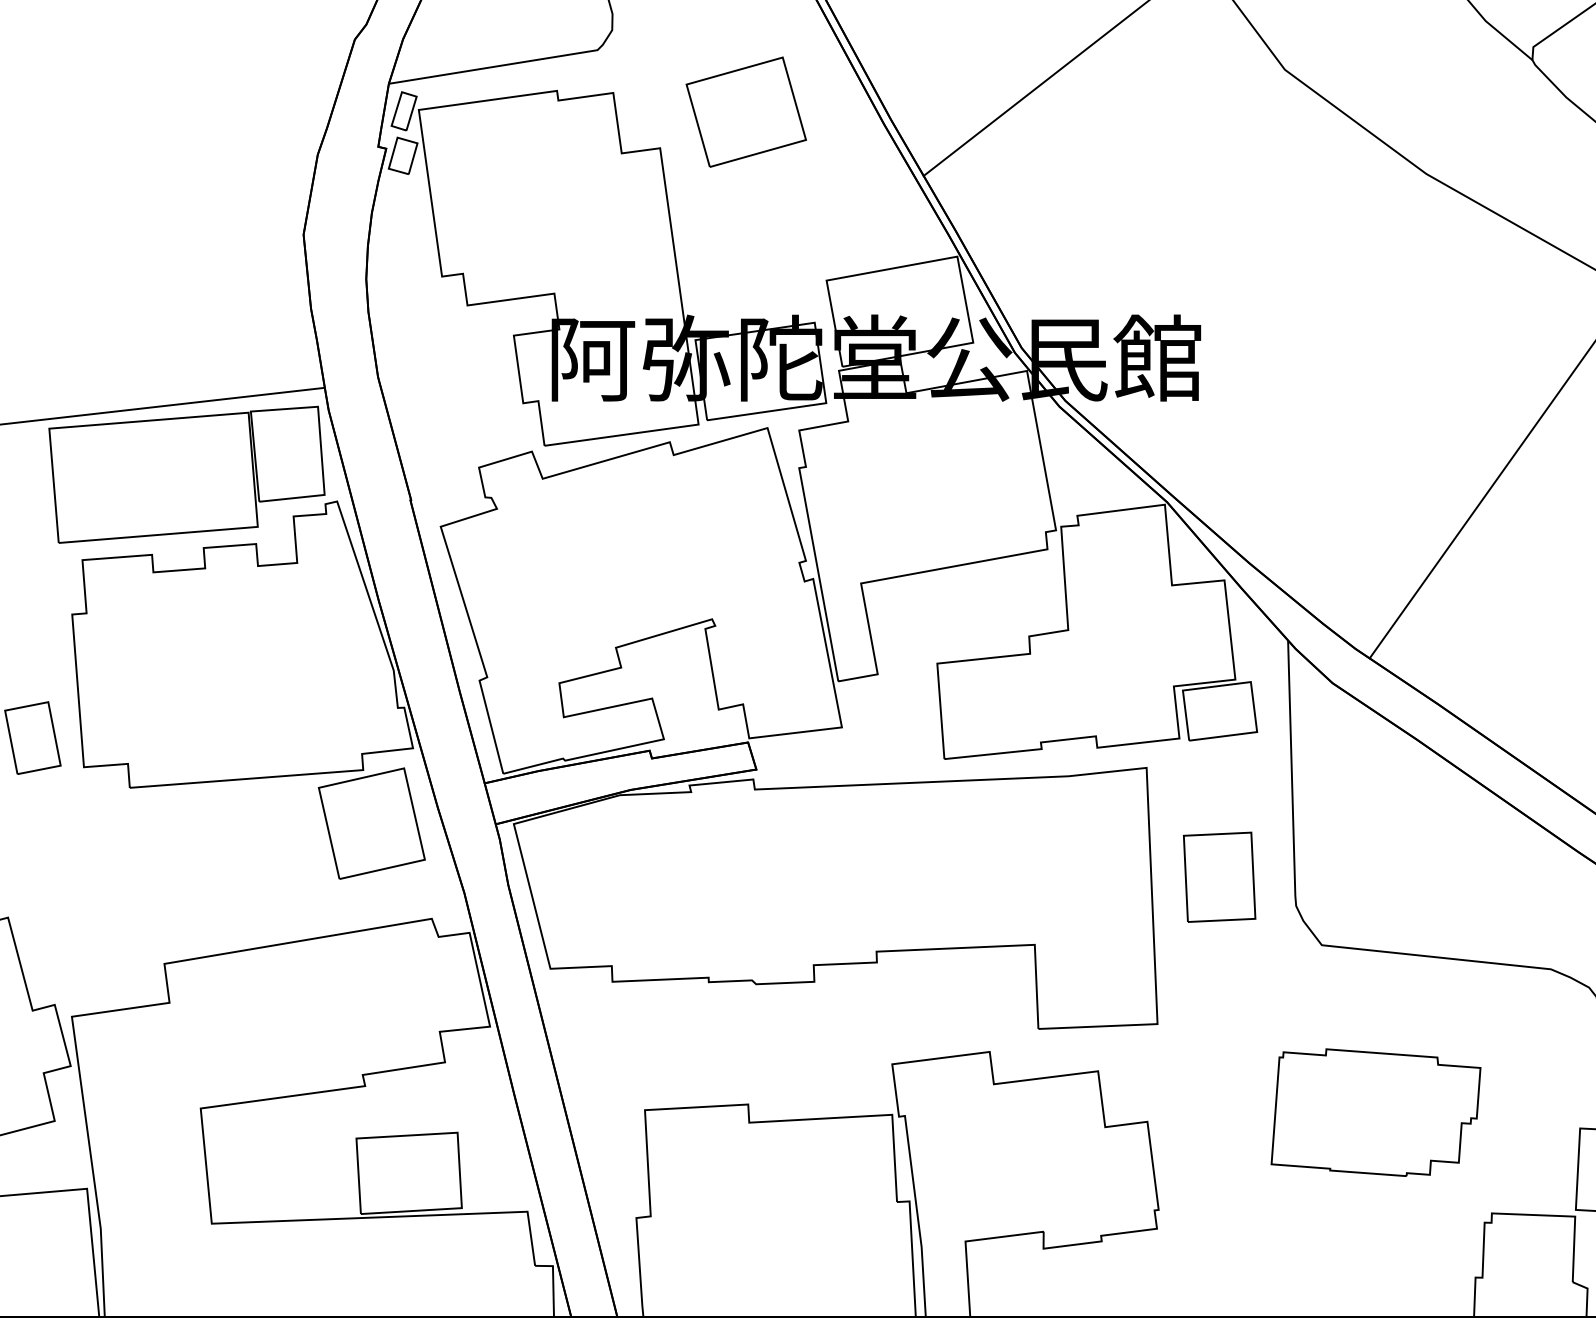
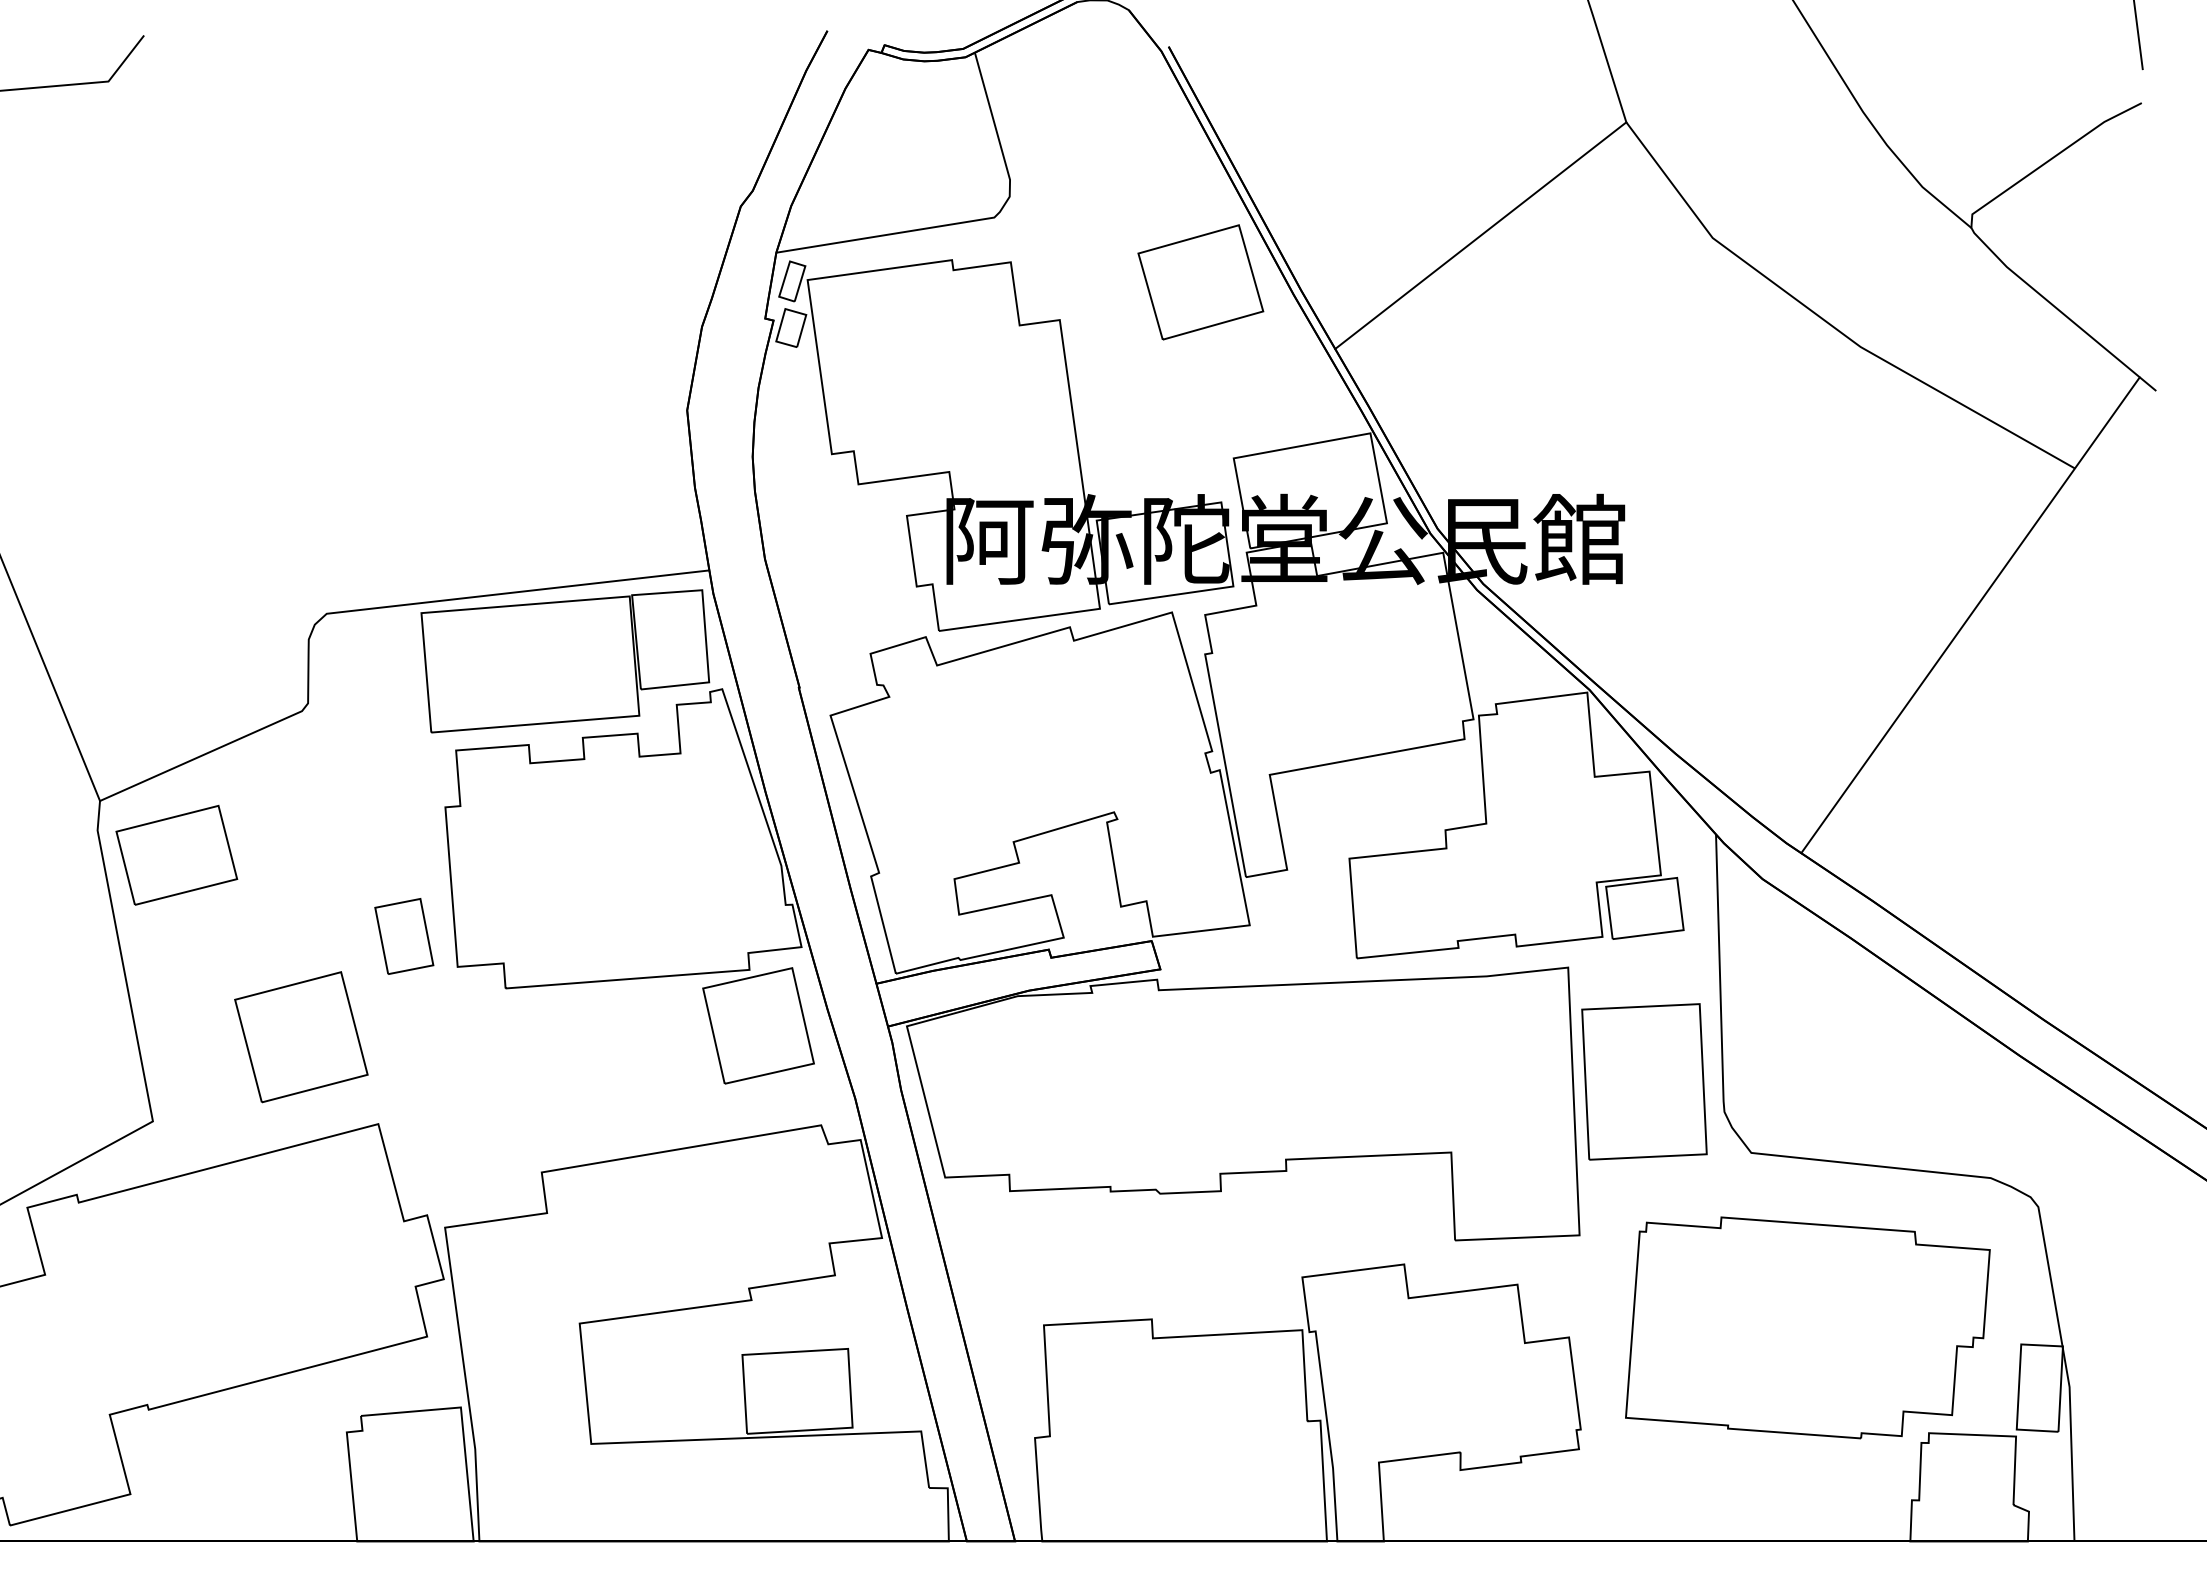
part: (745, 112) -> (1200, 282), moved
part: (1219, 876) -> (1644, 1081), size x1.67
part: (1375, 1112) -> (1807, 1327), size x1.67

